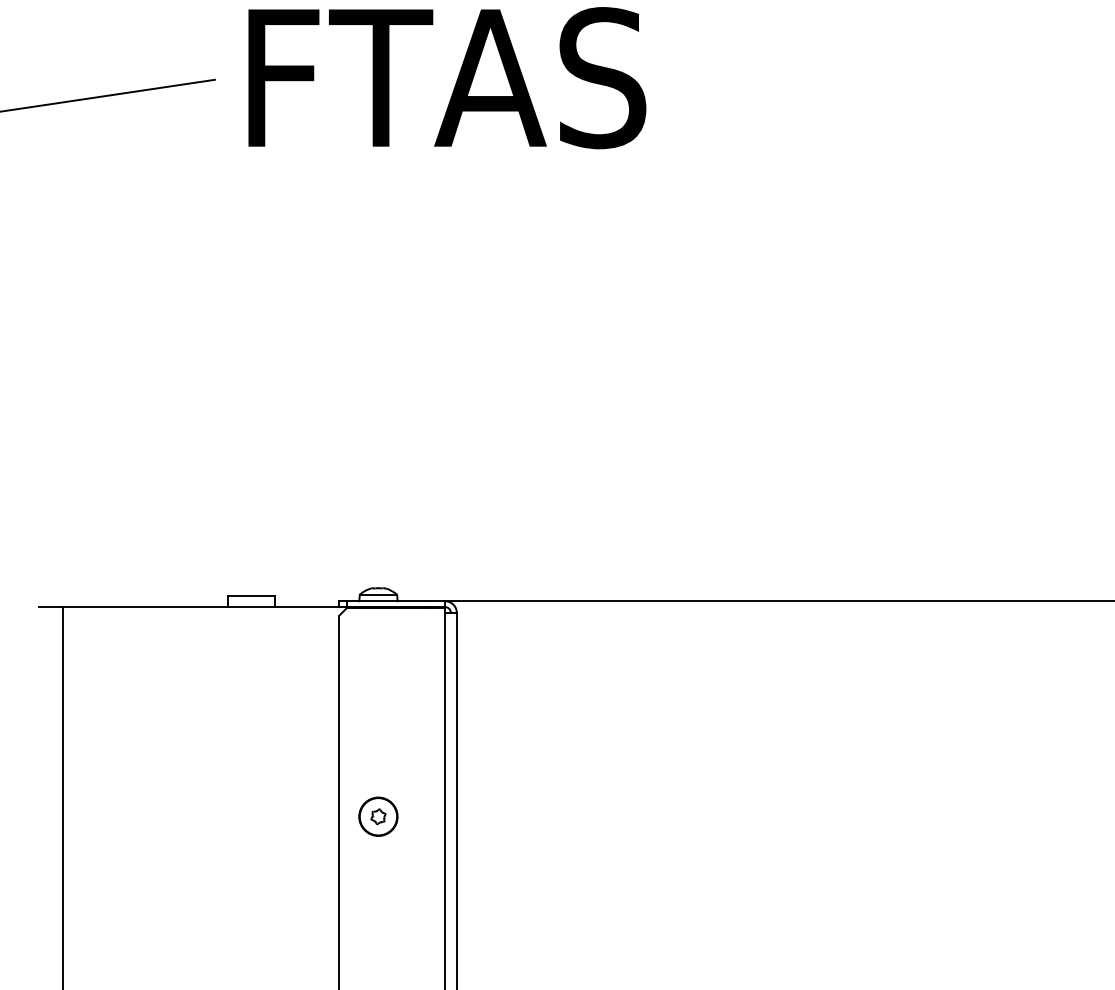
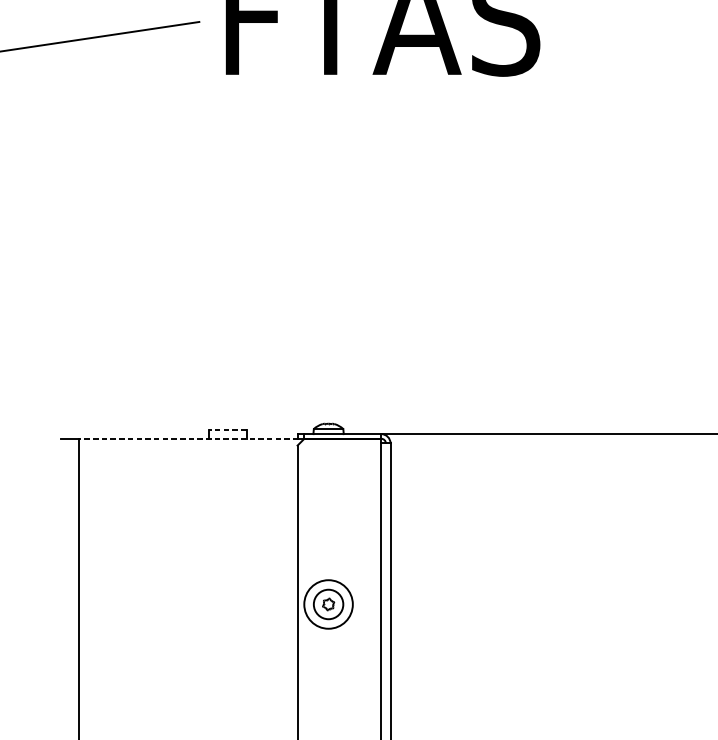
line: (251, 595) -> (228, 429), solid -> dashed
line: (201, 607) -> (188, 439), solid -> dashed
circle: (378, 816) -> (328, 604), size x1.6

